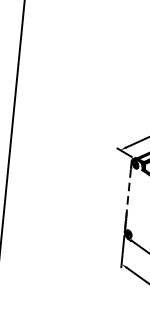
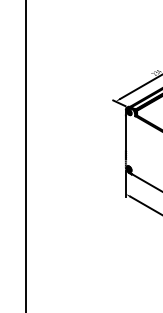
line: (128, 190) -> (125, 133), dashed -> solid

